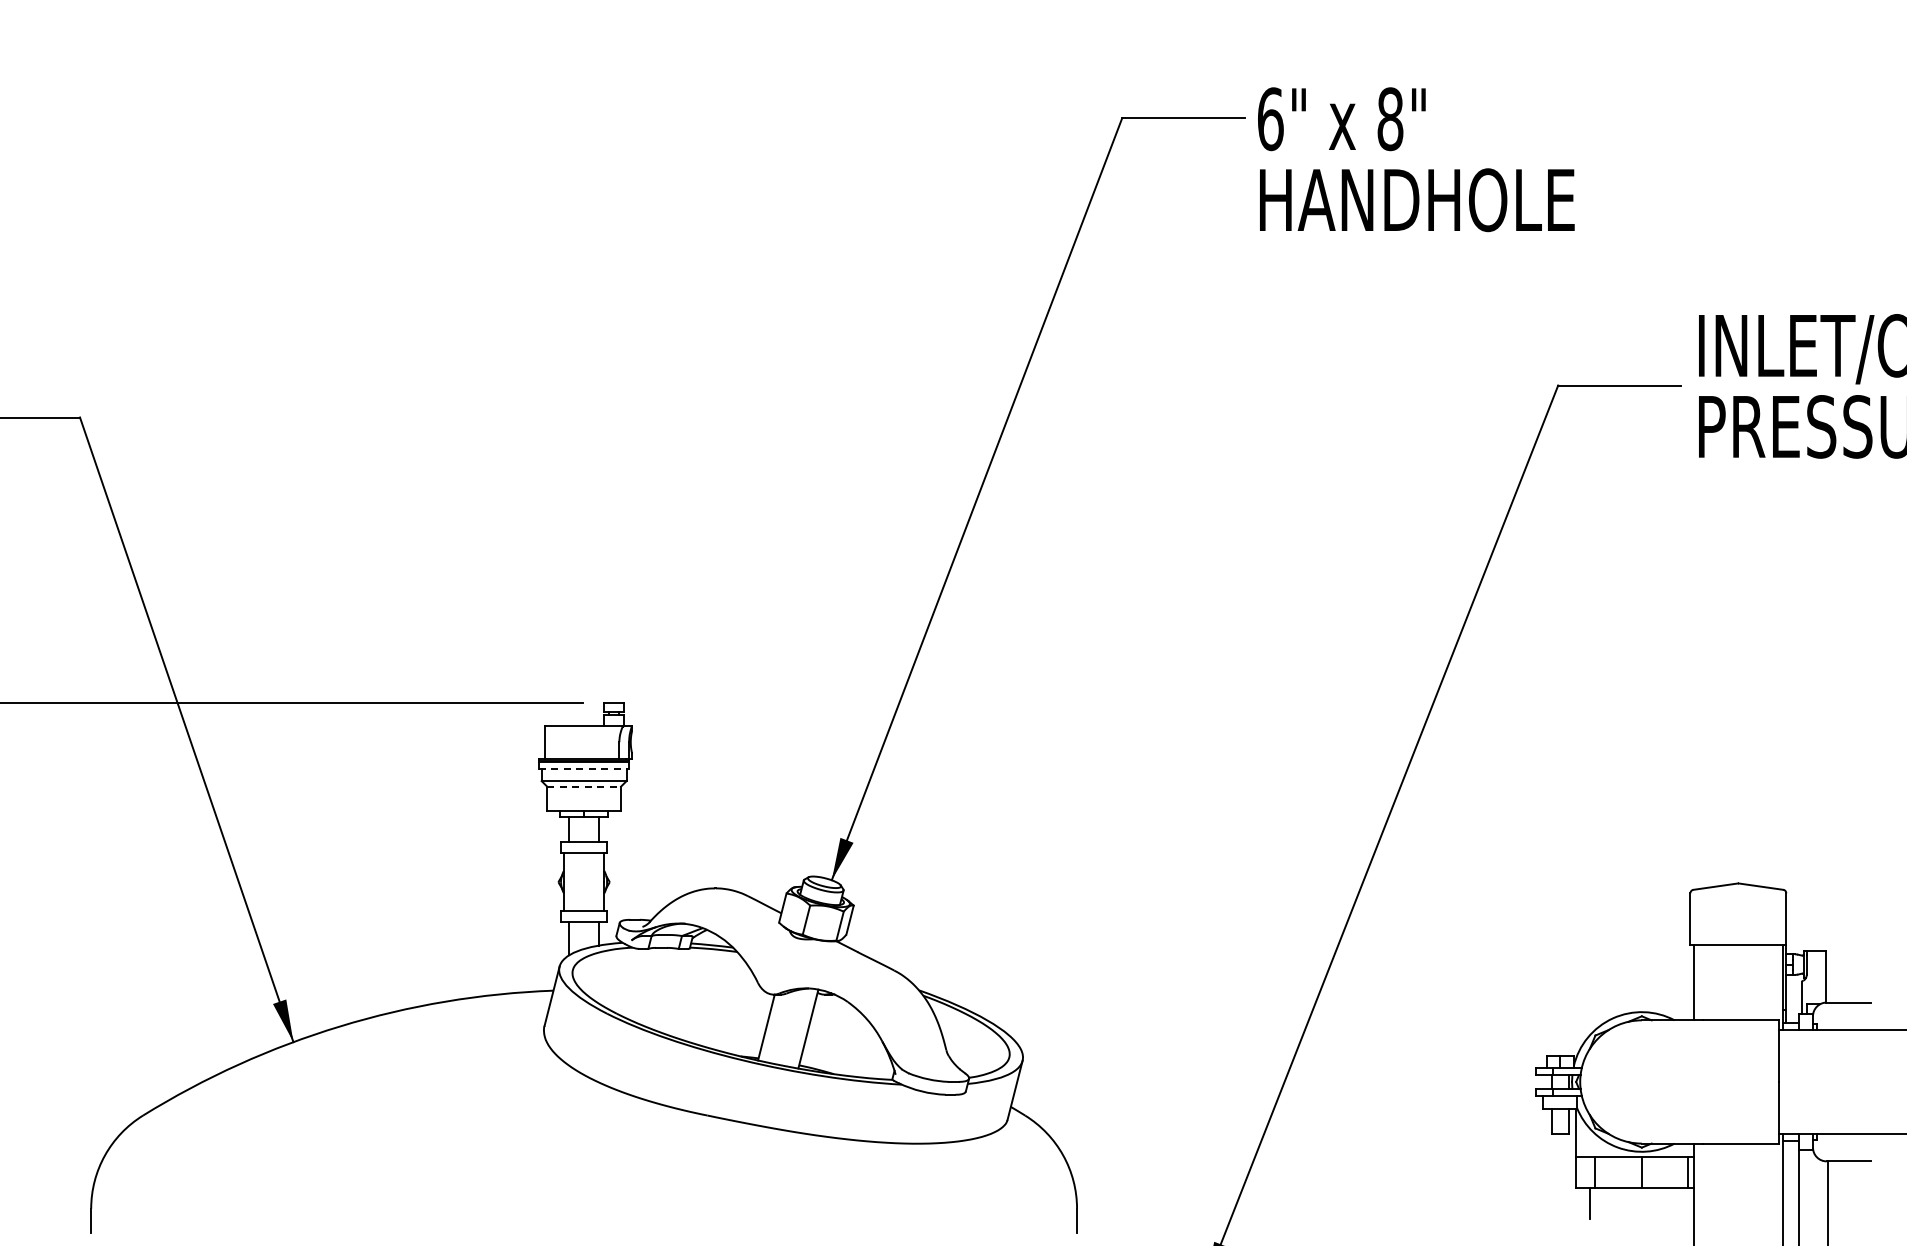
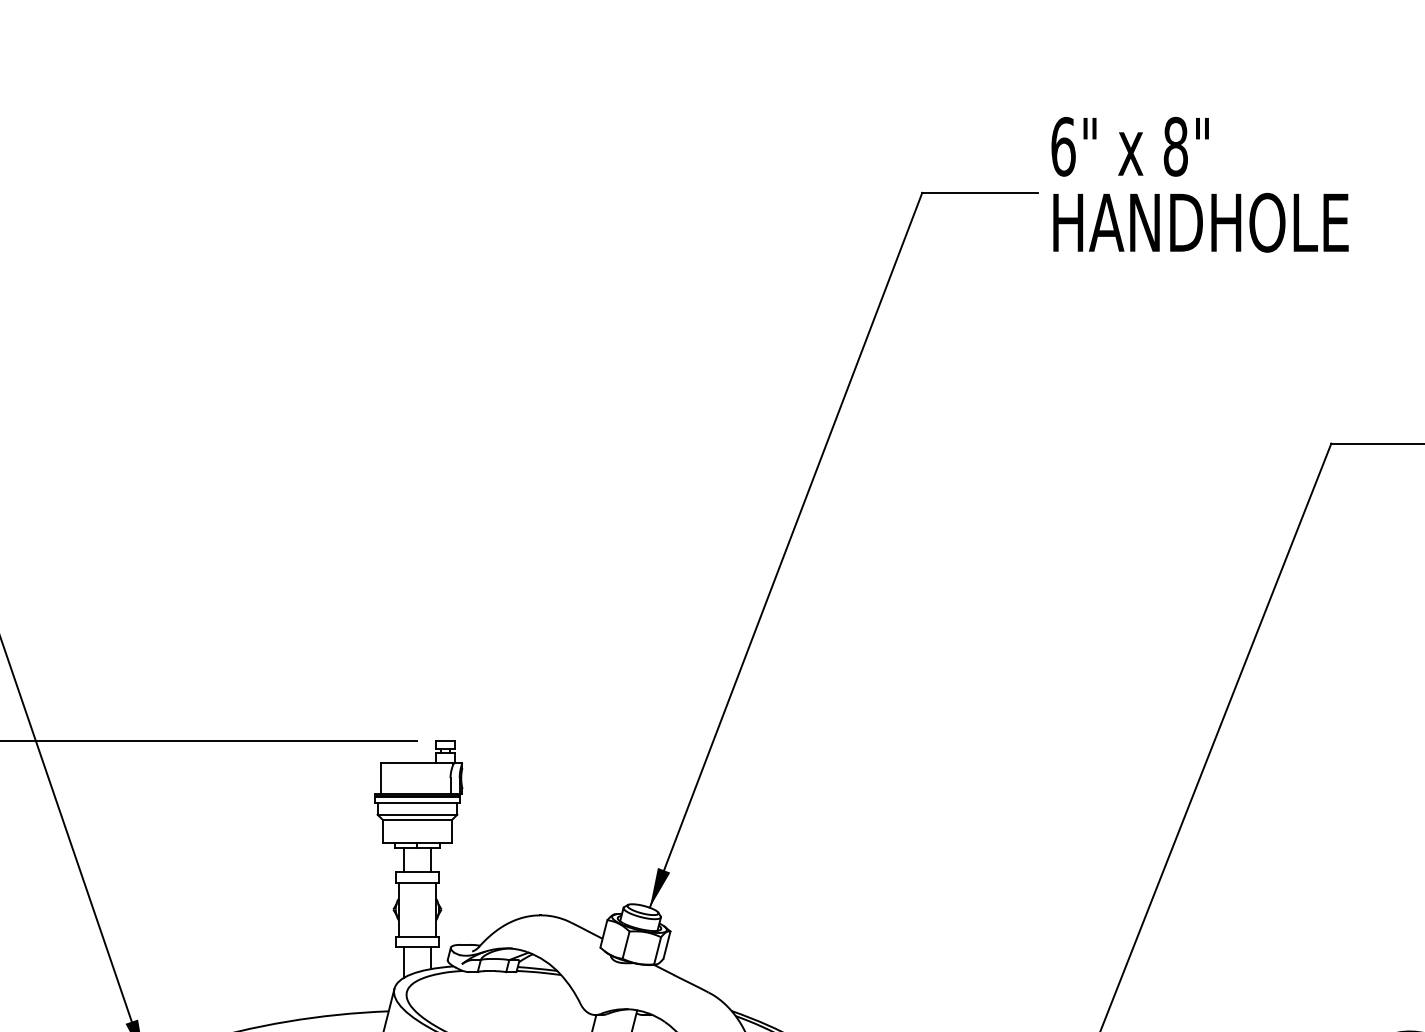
text: (1416, 159) -> (1200, 184), moved
line: (584, 768) -> (417, 802), dashed -> solid
line: (584, 786) -> (417, 819), dashed -> solid

